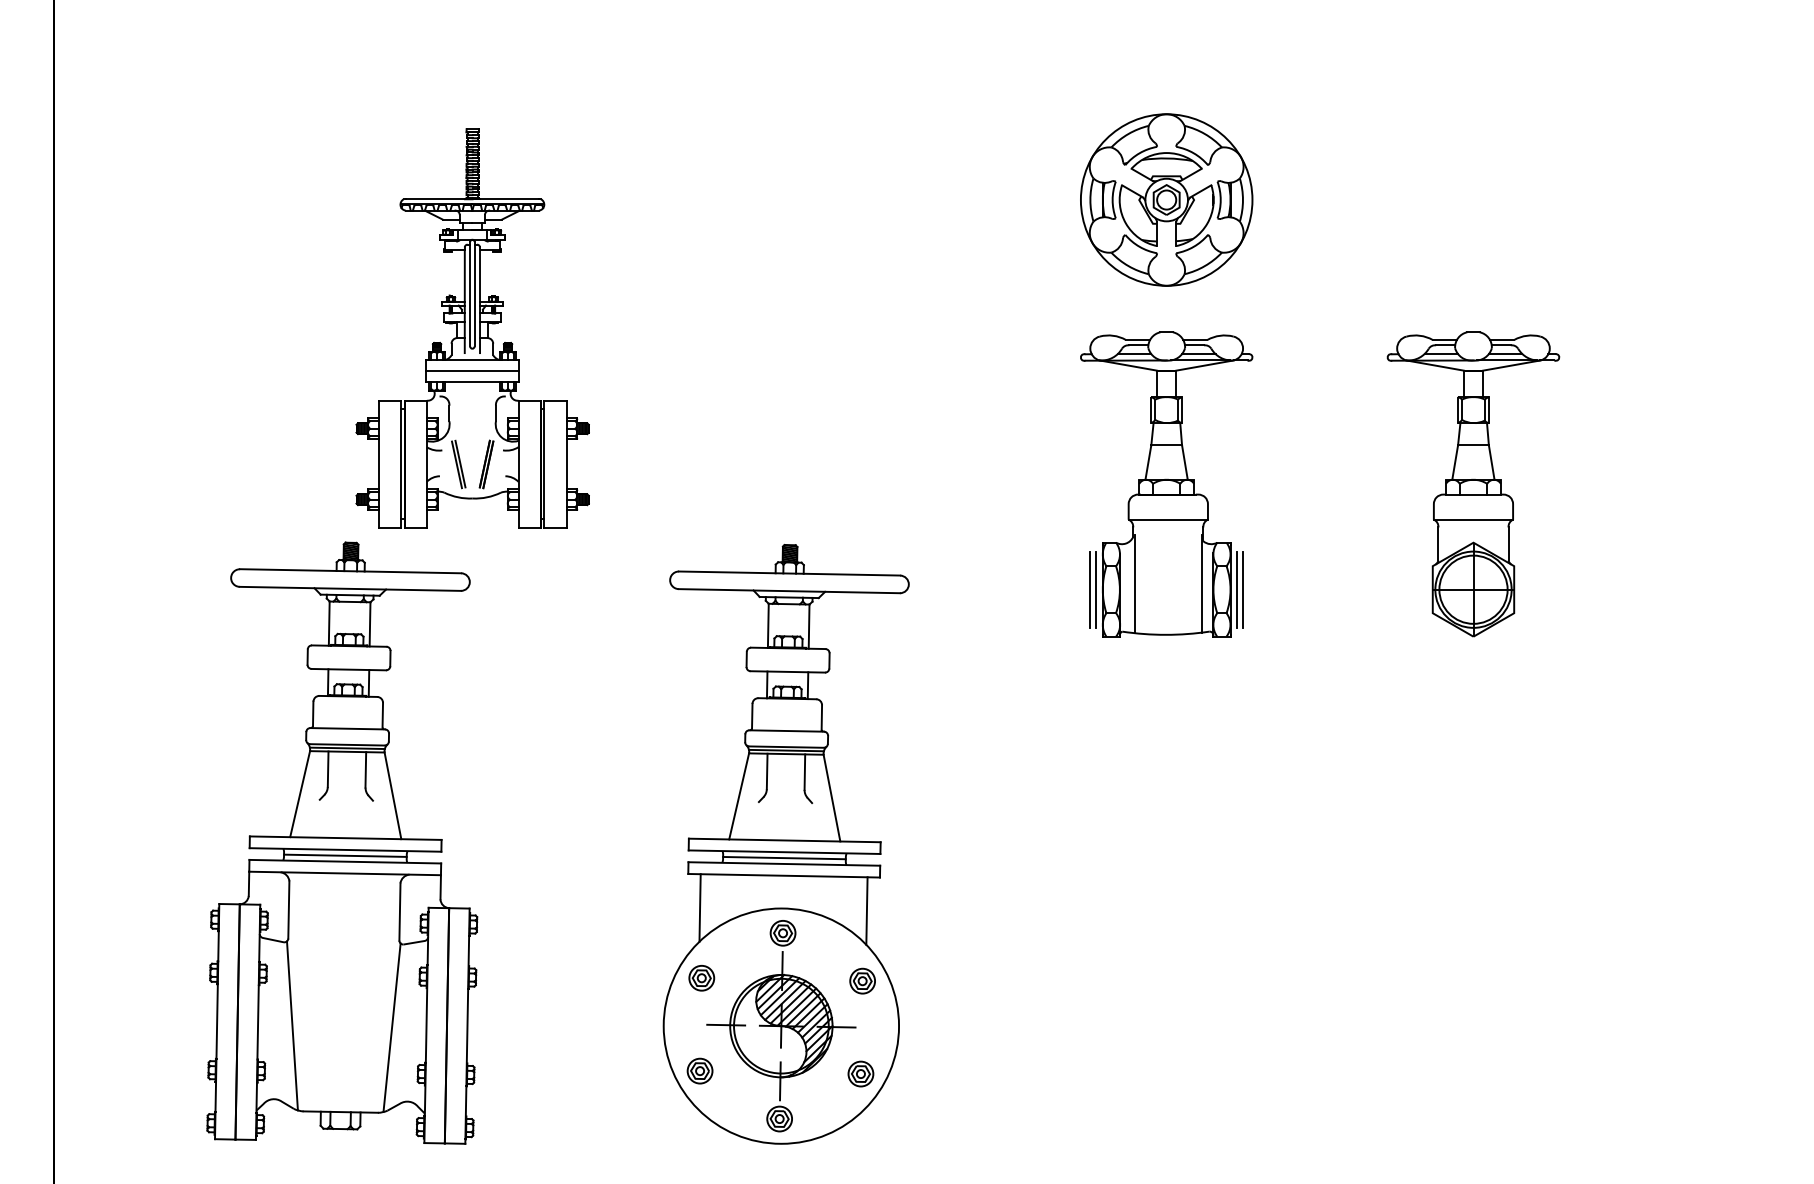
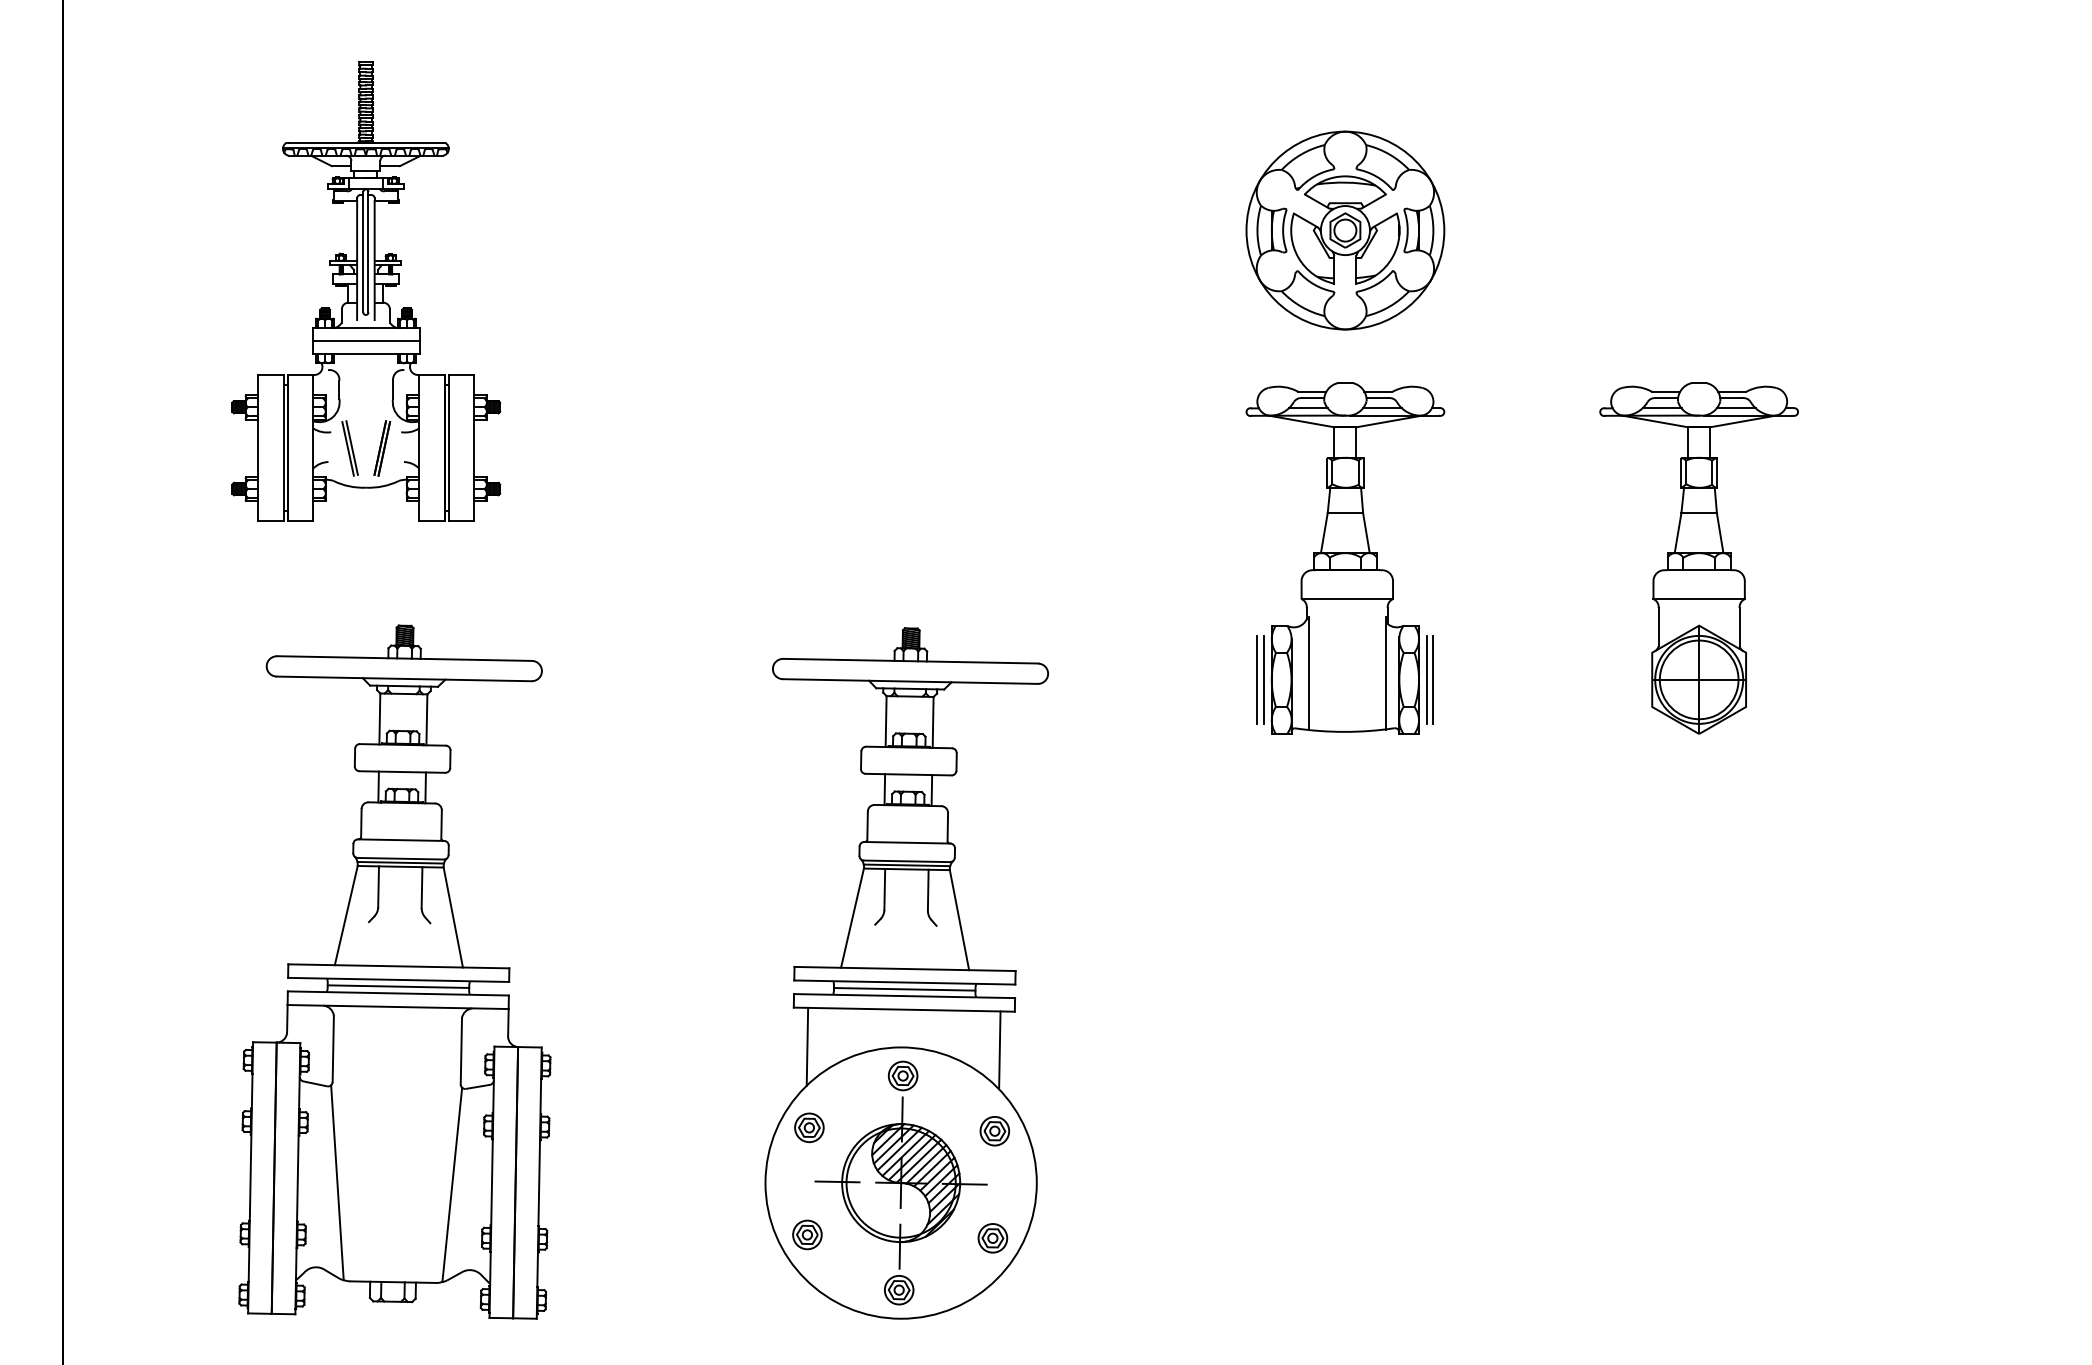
part: (472, 328) -> (366, 291), moved

